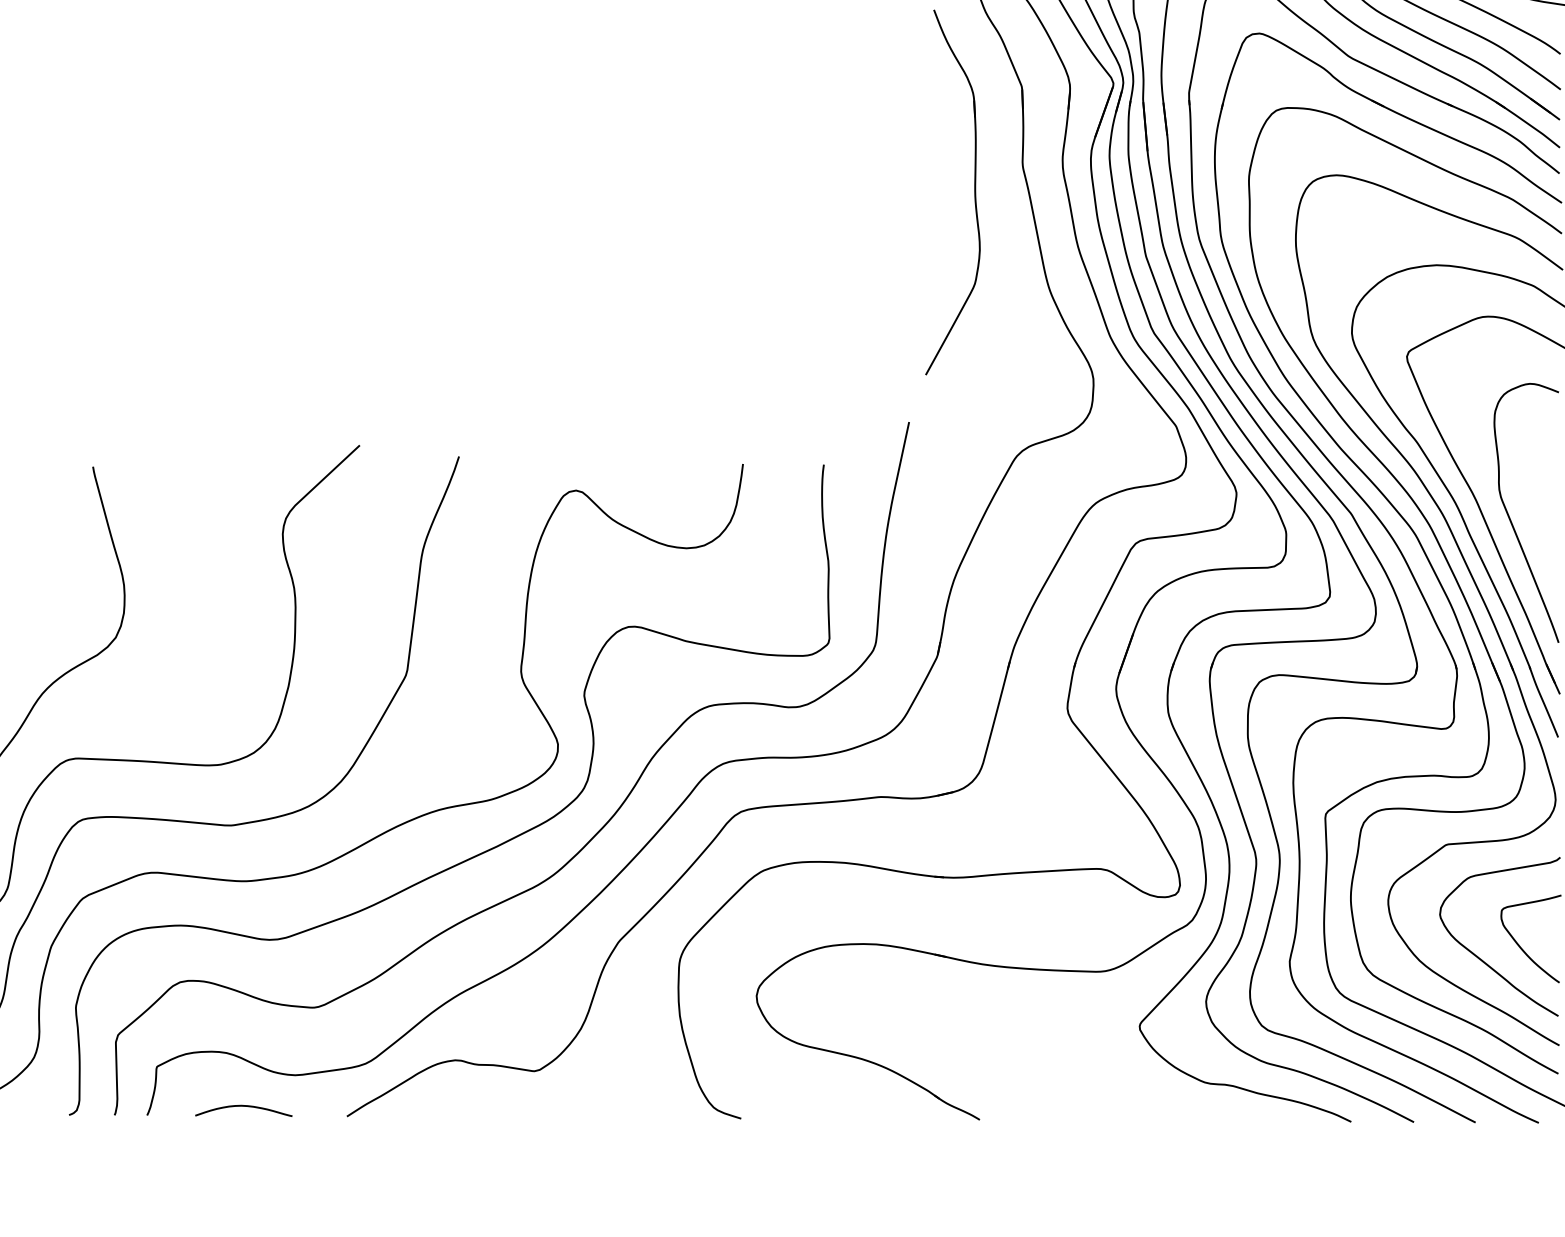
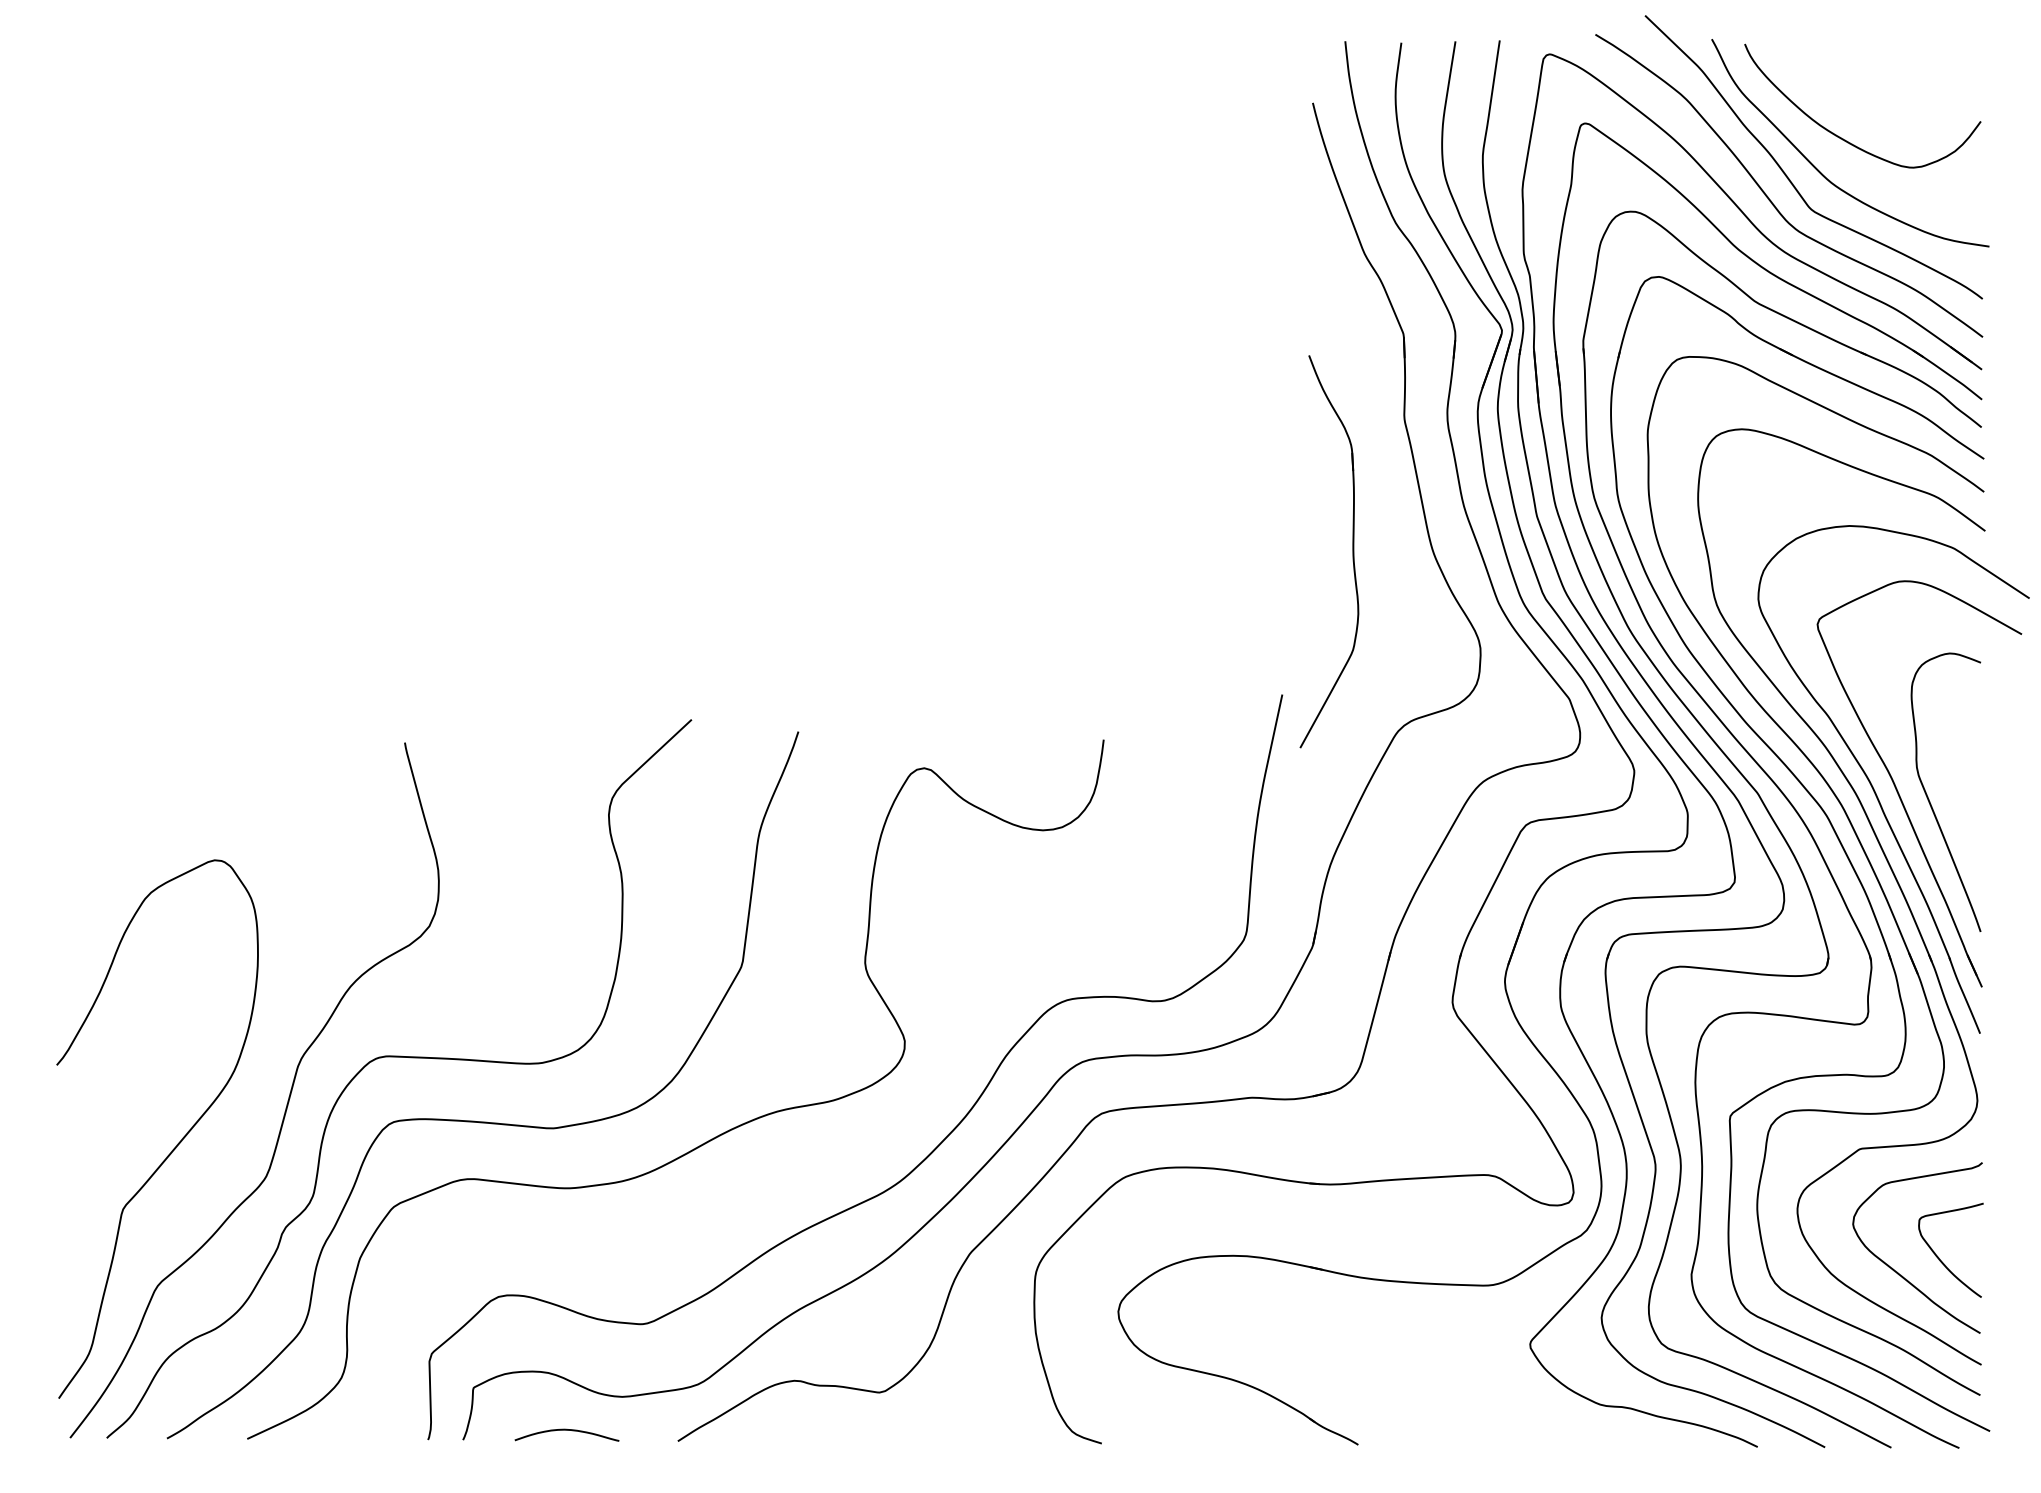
part: (974, 192) -> (1352, 551), moved
curve: (476, 854) -> (817, 1159), removed

